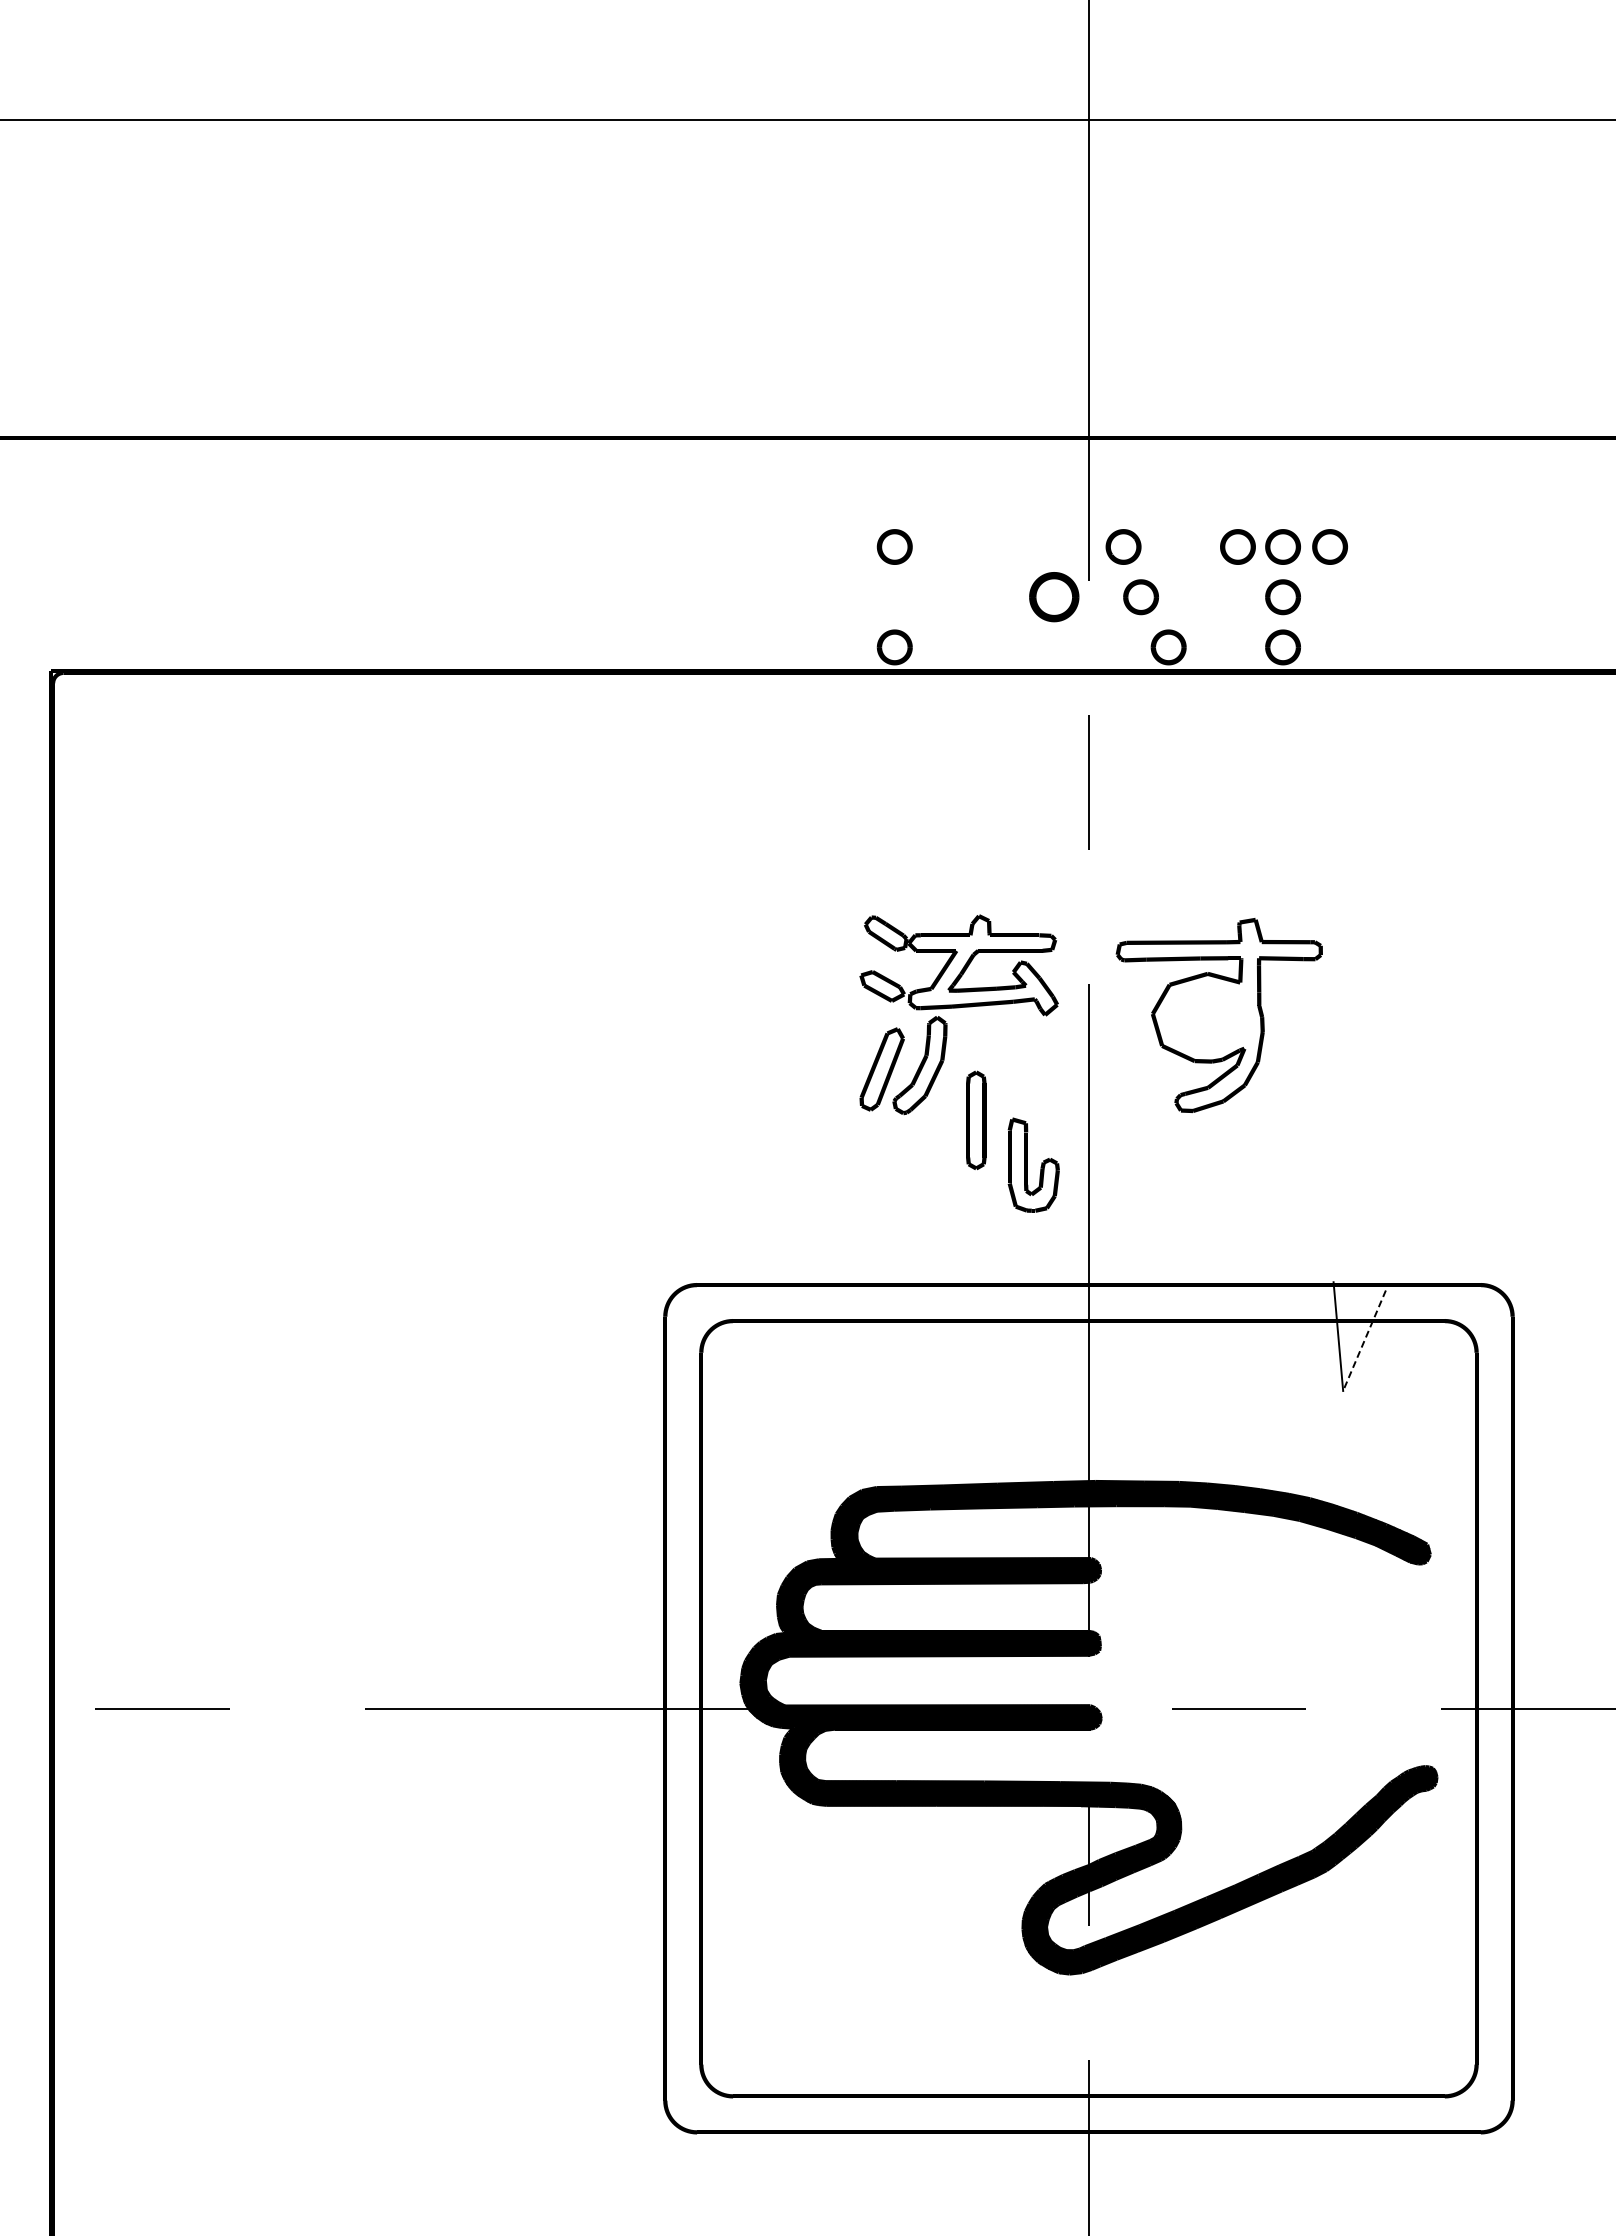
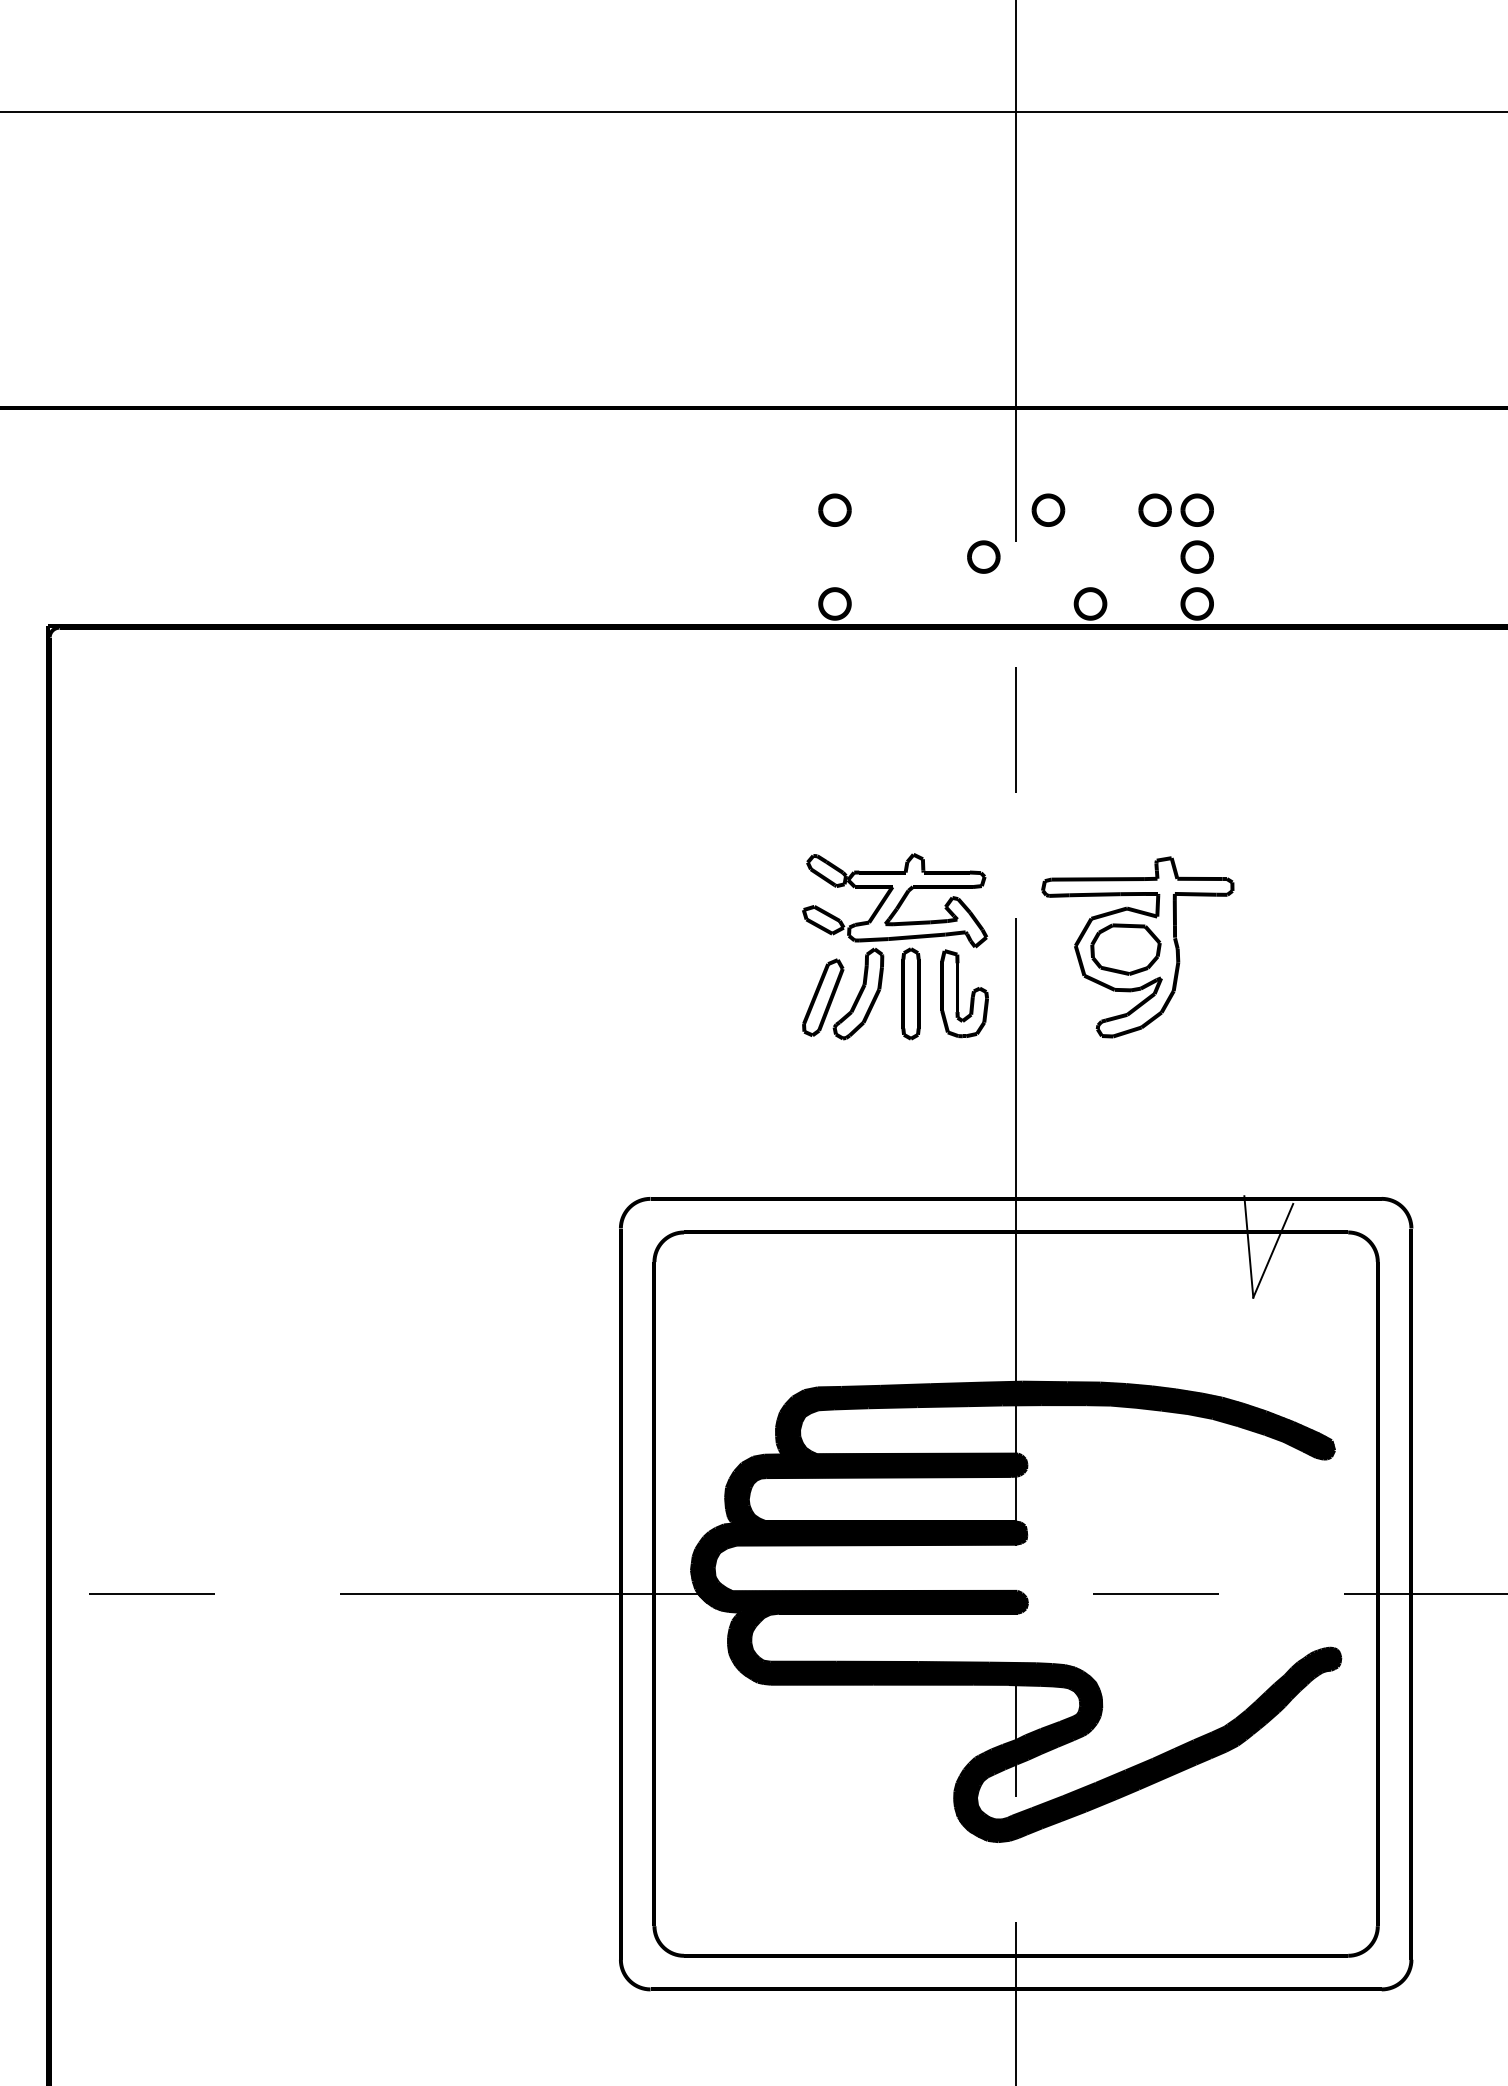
part: (1329, 546) -> (1240, 509), removed
part: (1054, 597) -> (983, 557), size x0.71
part: (1140, 597) -> (1064, 557), removed
part: (1206, 1017) -> (1125, 949), added
part: (976, 1120) -> (911, 994), moved
part: (1033, 1164) -> (964, 993), moved
line: (1364, 1340) -> (1273, 1250), dashed -> solid

